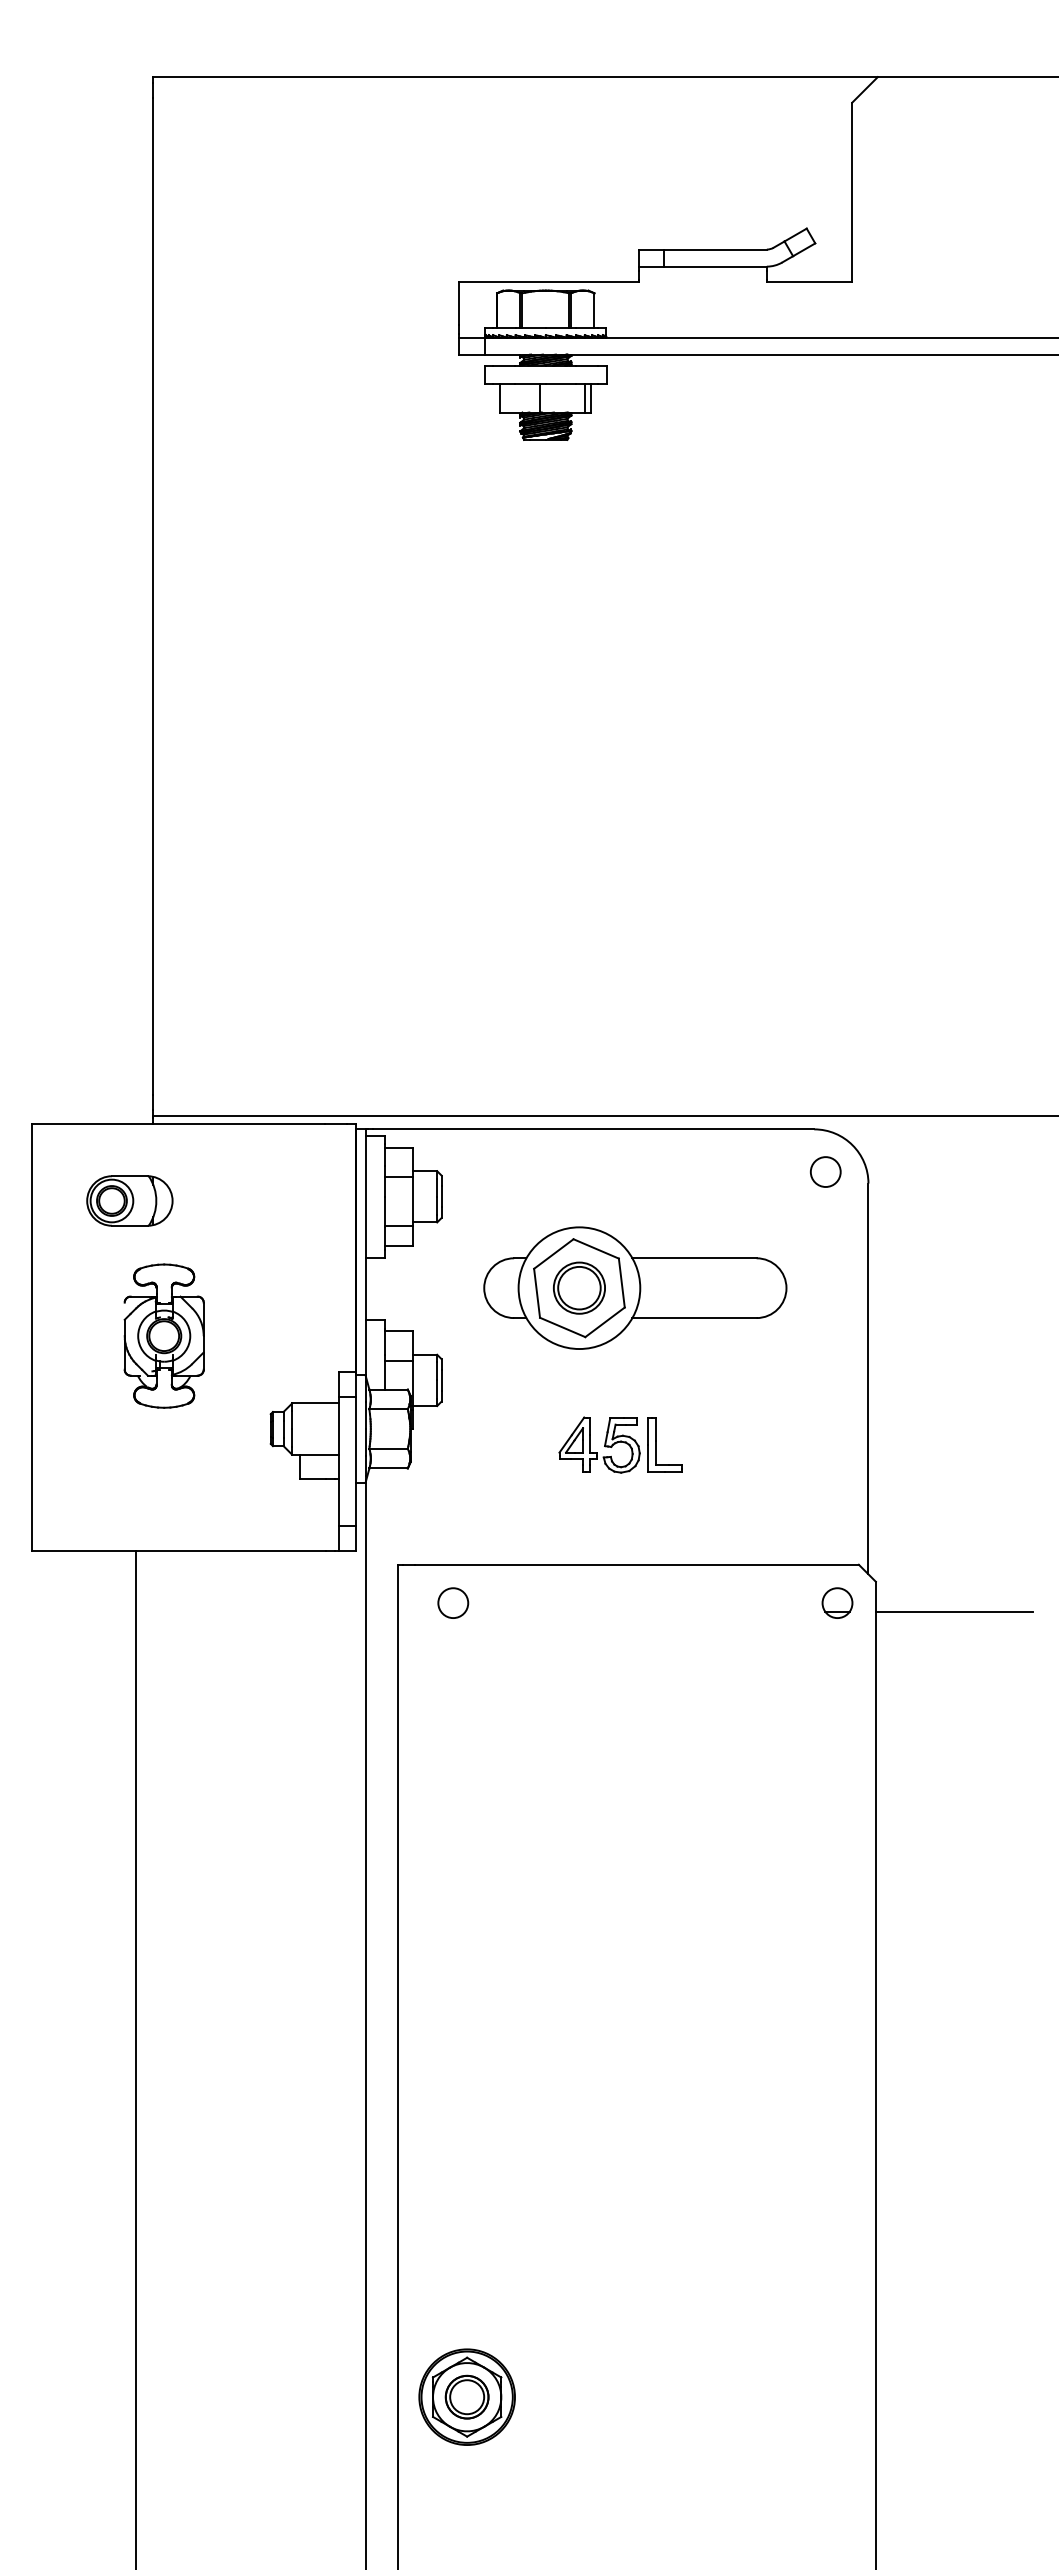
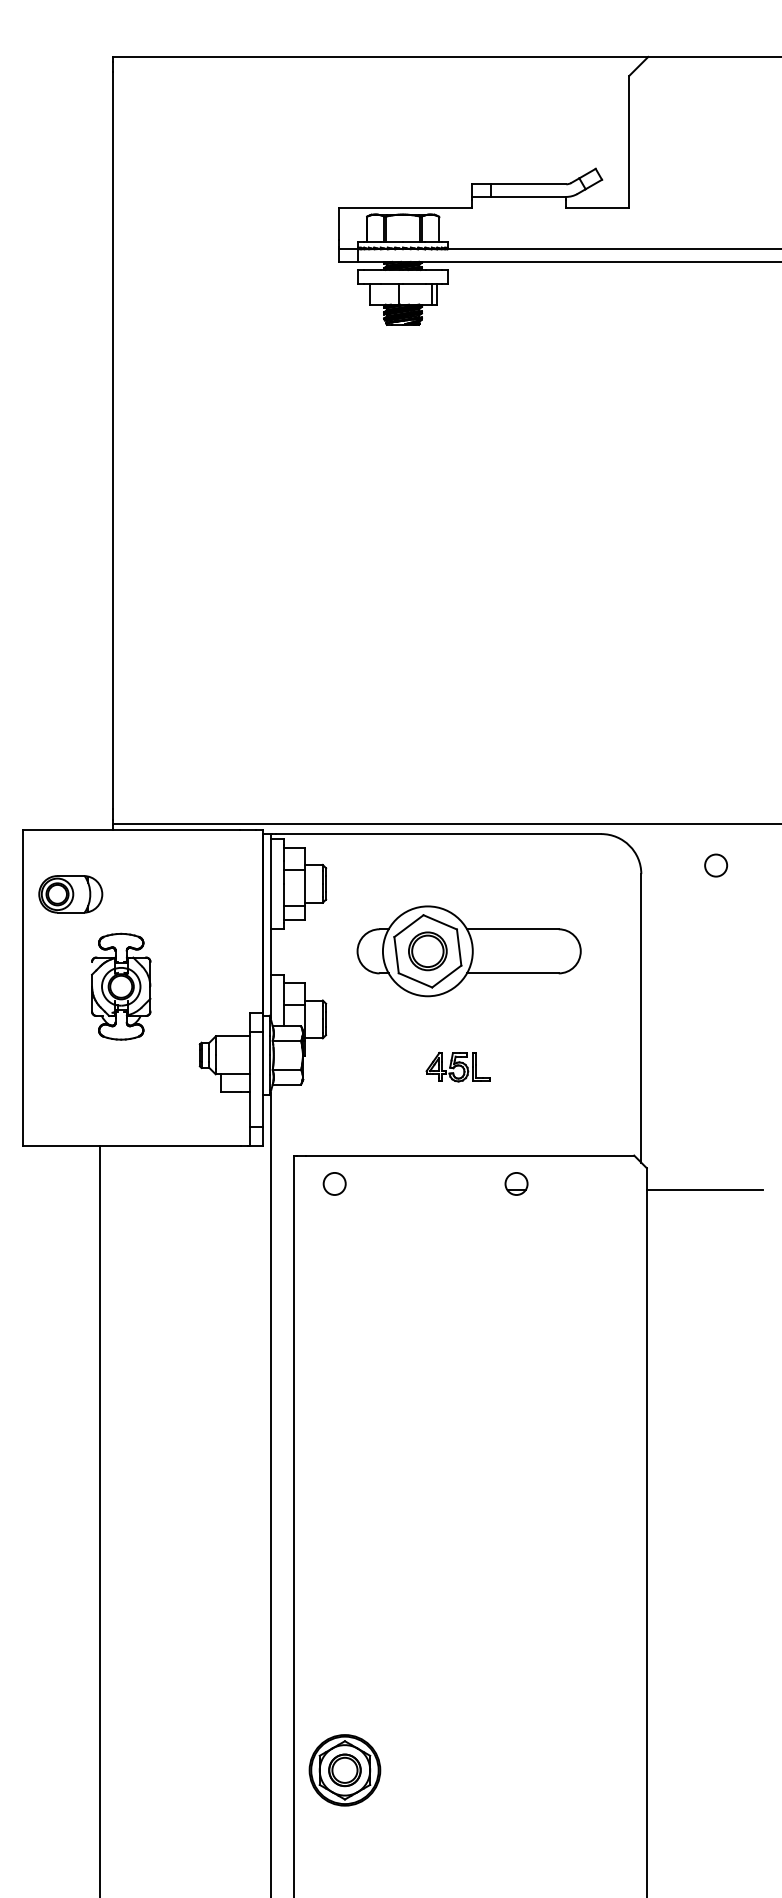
circle: (825, 1171) -> (715, 865), moved
part: (129, 1200) -> (70, 893), moved
part: (620, 1444) -> (458, 1066), size x0.7
part: (837, 1602) -> (516, 1183), moved

